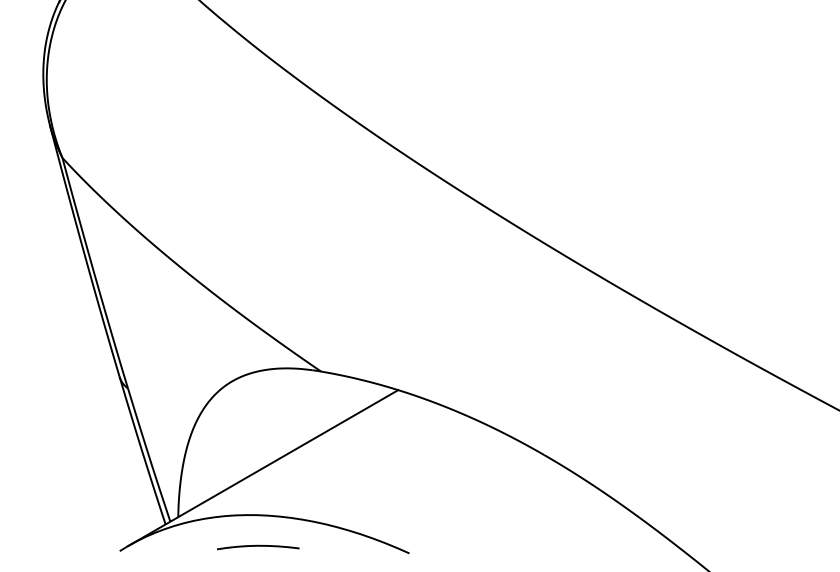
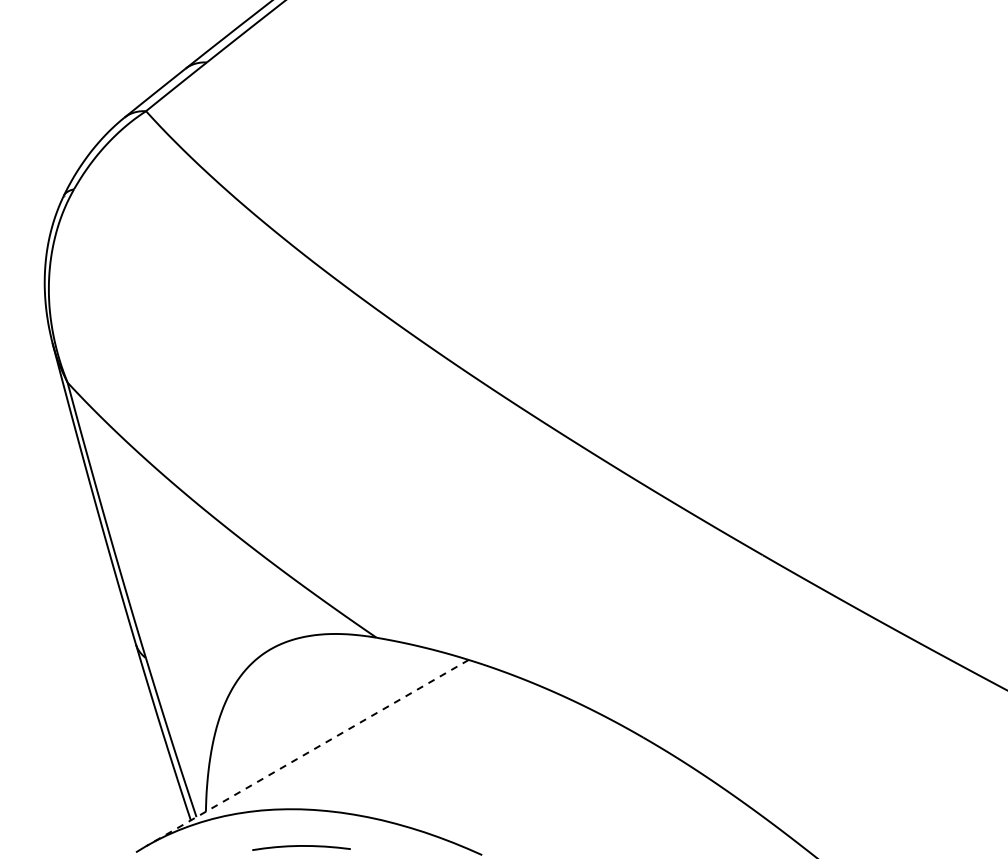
line: (263, 468) -> (307, 753), solid -> dashed

